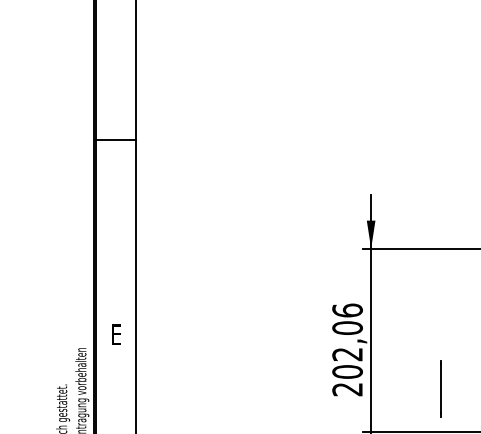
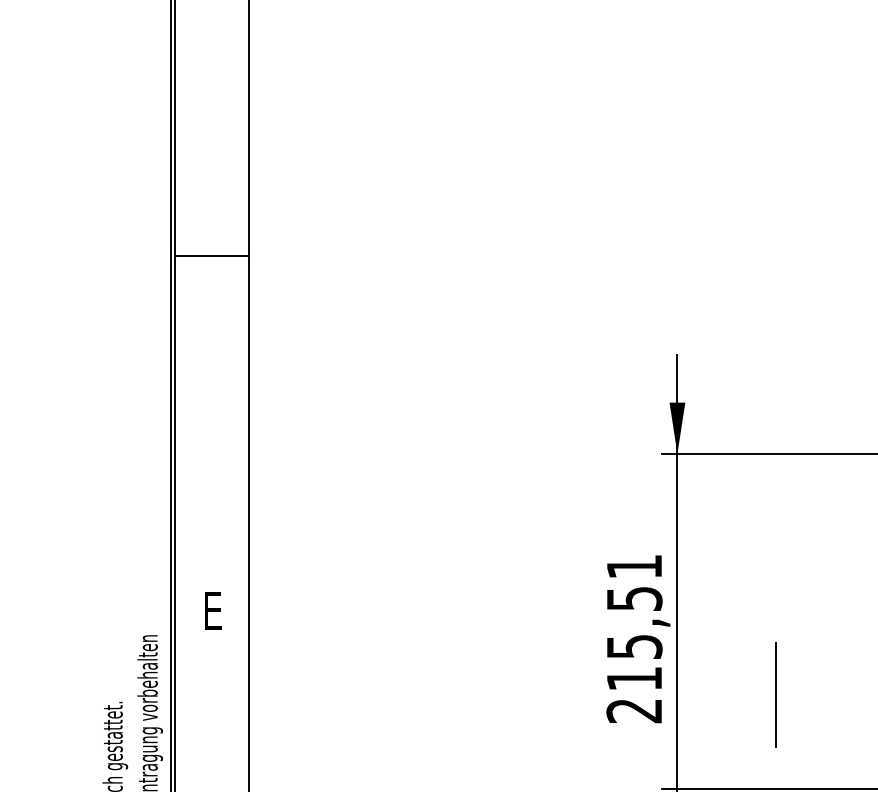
text: (347, 340) -> (634, 621), 202,06 -> 215,51
line: (440, 388) -> (774, 694), moved

